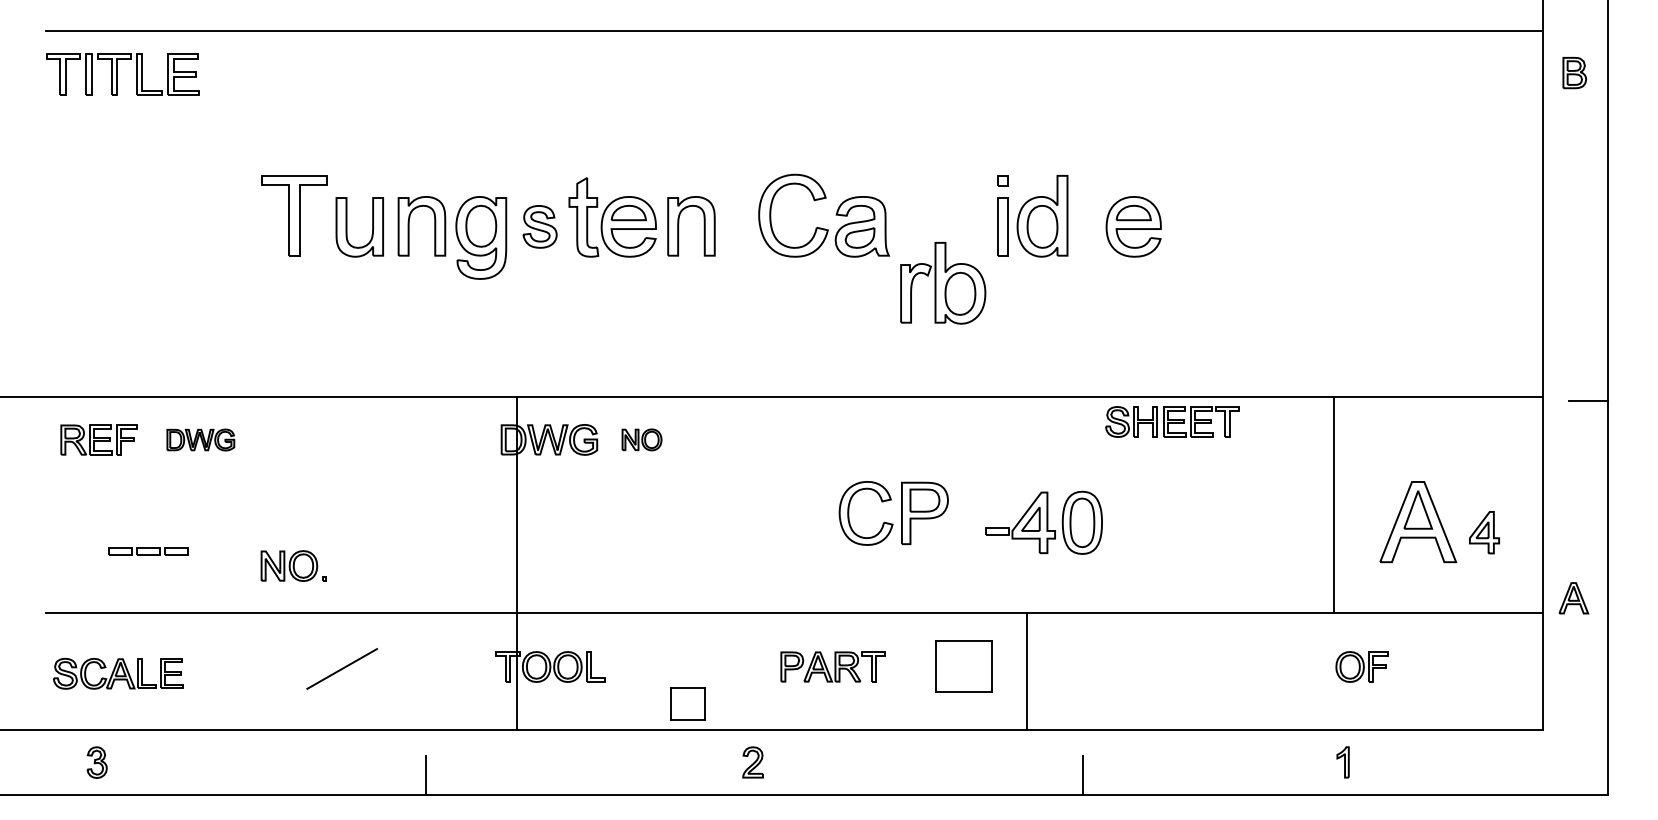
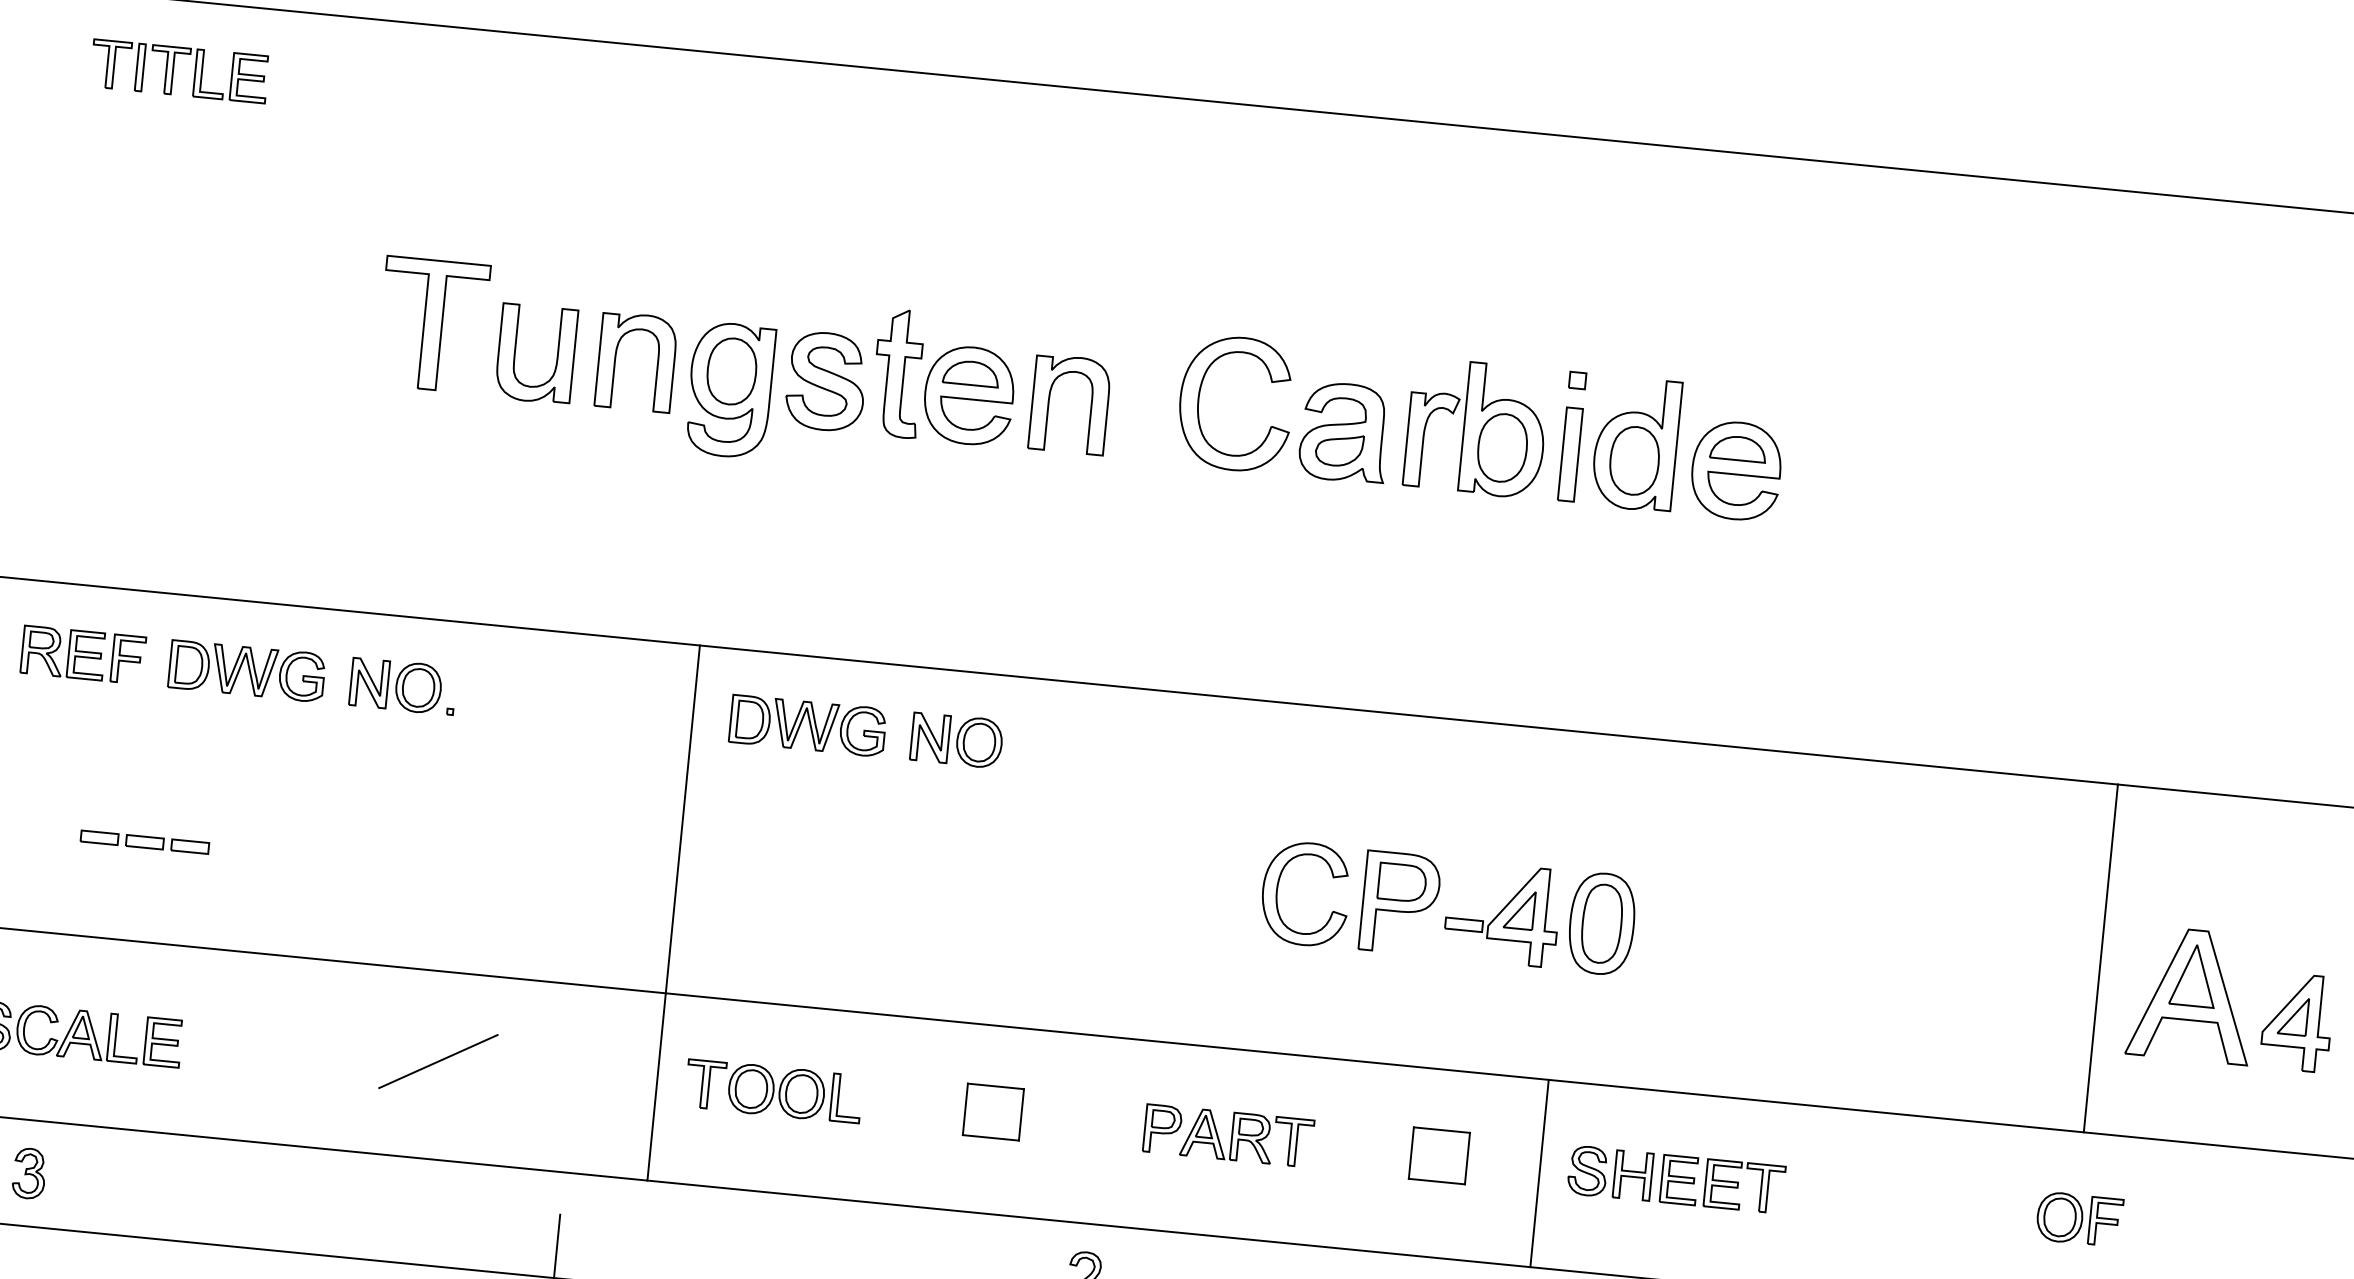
part: (123, 74) -> (180, 70), size x0.71
part: (539, 226) -> (825, 380), size x1.43
part: (1133, 226) -> (1735, 470), moved
part: (943, 283) -> (1476, 428), moved
part: (1172, 421) -> (1676, 1178), moved
part: (200, 439) -> (246, 670), size x1.43
part: (641, 439) -> (956, 739), size x1.43
line: (1333, 504) -> (2100, 957), moved
part: (1043, 522) -> (1539, 917), moved
part: (1484, 532) -> (2297, 1022), size x1.43
line: (517, 562) -> (674, 911), moved
part: (293, 565) -> (402, 685), moved
part: (964, 666) -> (1439, 1155), size x0.62
part: (687, 703) -> (992, 1111), moved

